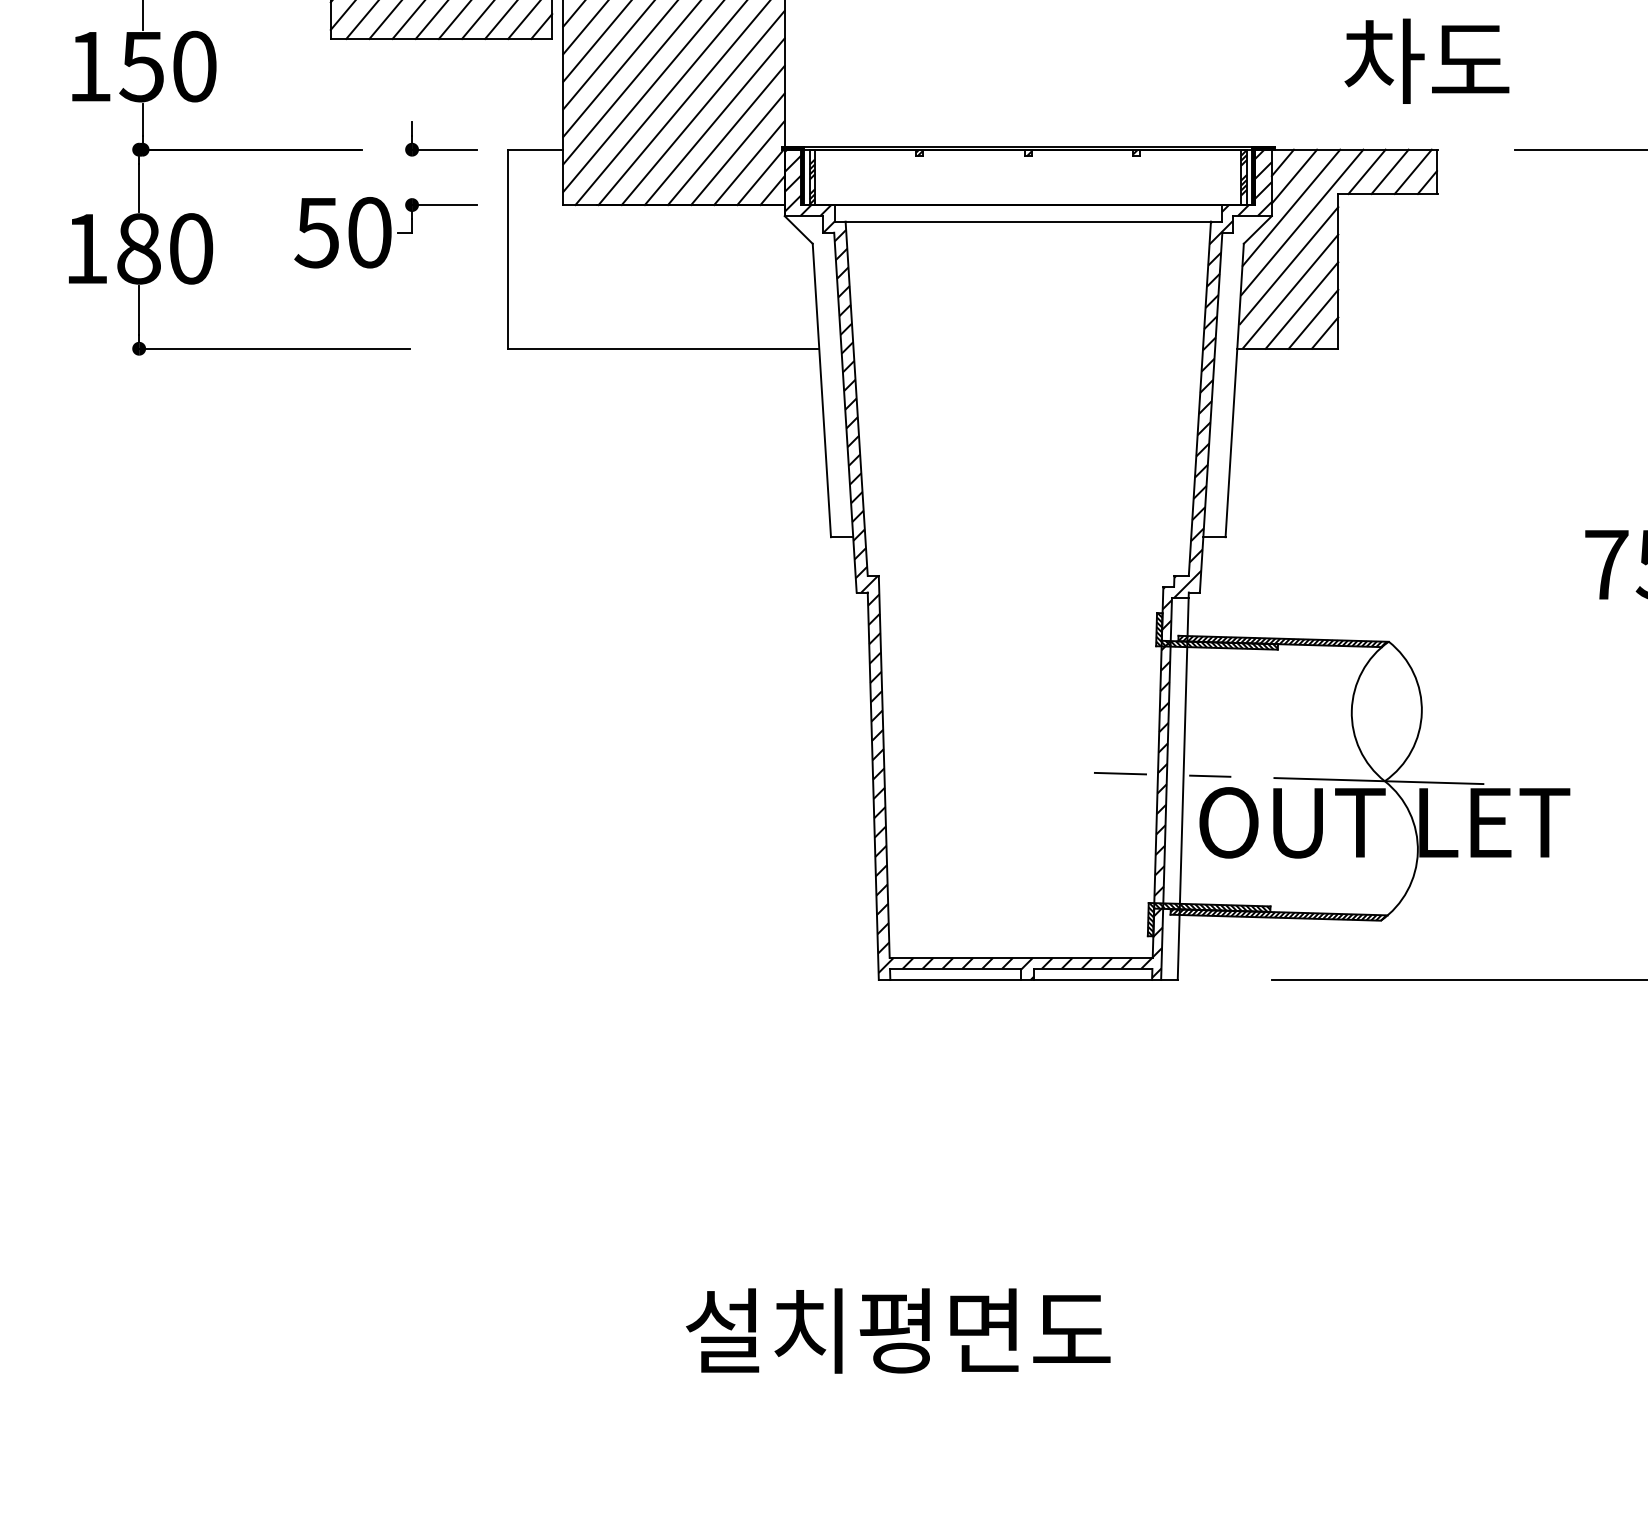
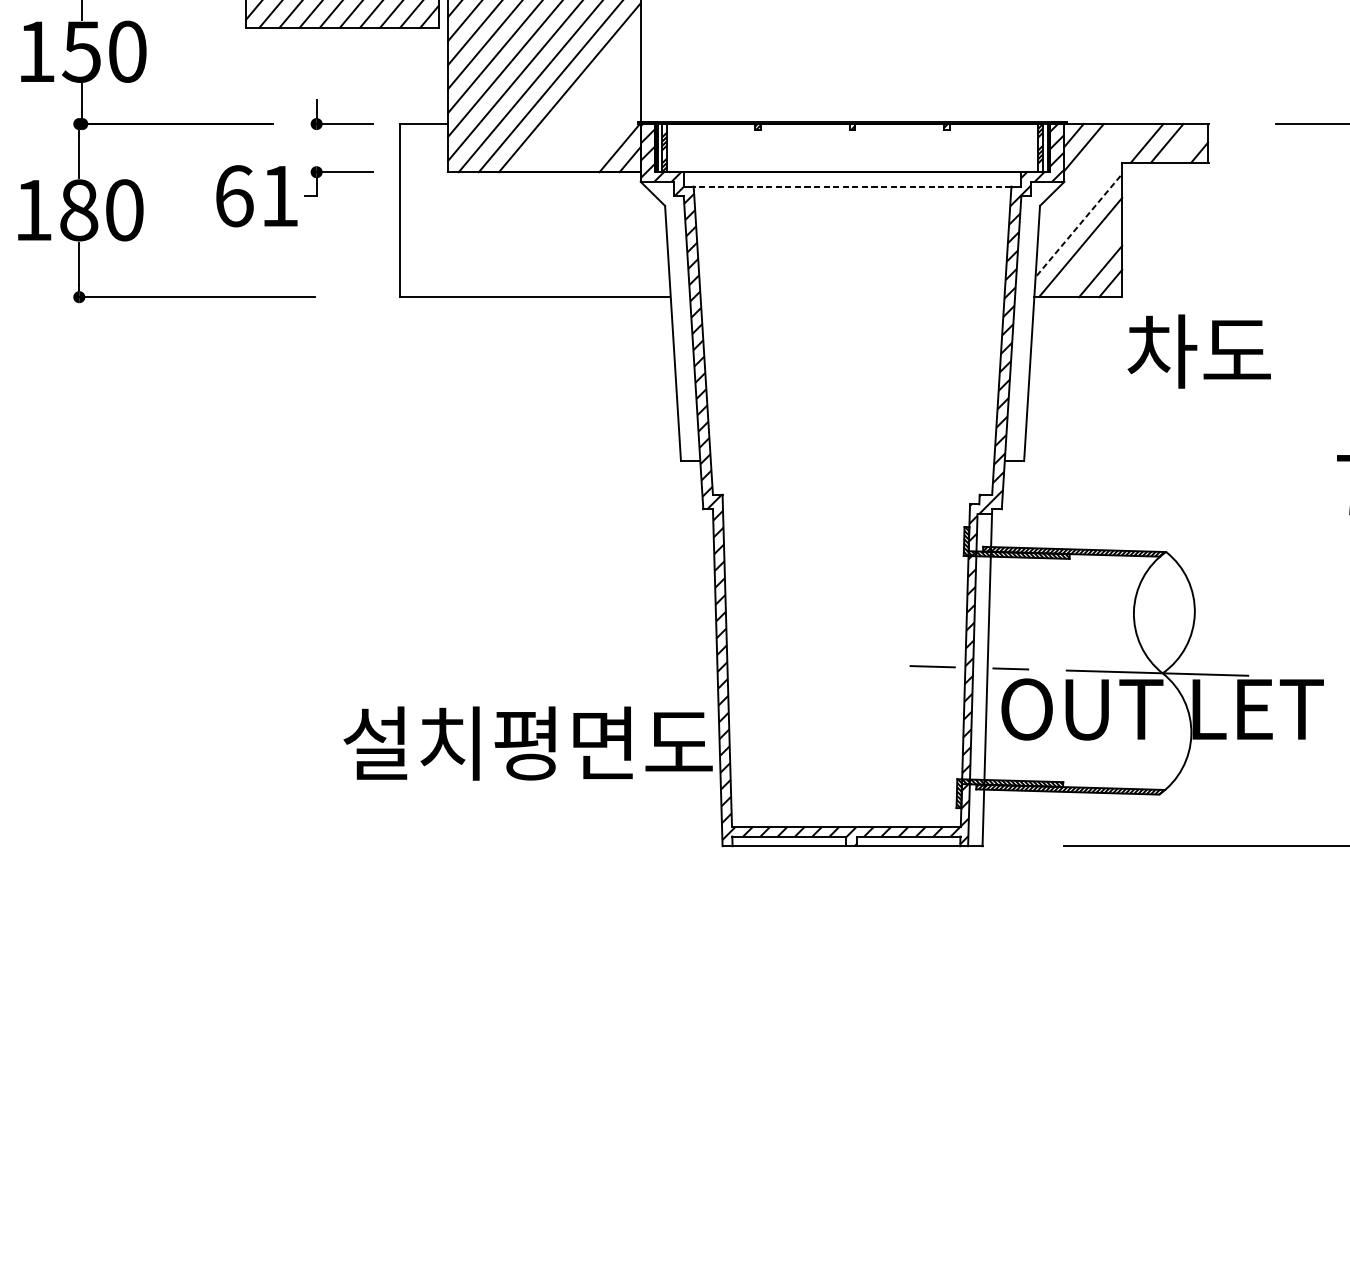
text: (1426, 60) -> (1198, 350), moved
line: (714, 121) -> (579, 99), removed
line: (726, 135) -> (590, 111), removed
line: (737, 149) -> (599, 123), removed
line: (749, 163) -> (610, 136), removed
line: (1412, 171) -> (1186, 143), removed
line: (1291, 207) -> (1081, 174), removed
line: (1028, 221) -> (852, 186), solid -> dashed
line: (1302, 222) -> (1091, 187), removed
text: (342, 232) -> (256, 196), 50 -> 61
line: (1289, 265) -> (1079, 224), solid -> dashed
line: (1301, 305) -> (1090, 259), removed
text: (898, 1330) -> (528, 743), moved

